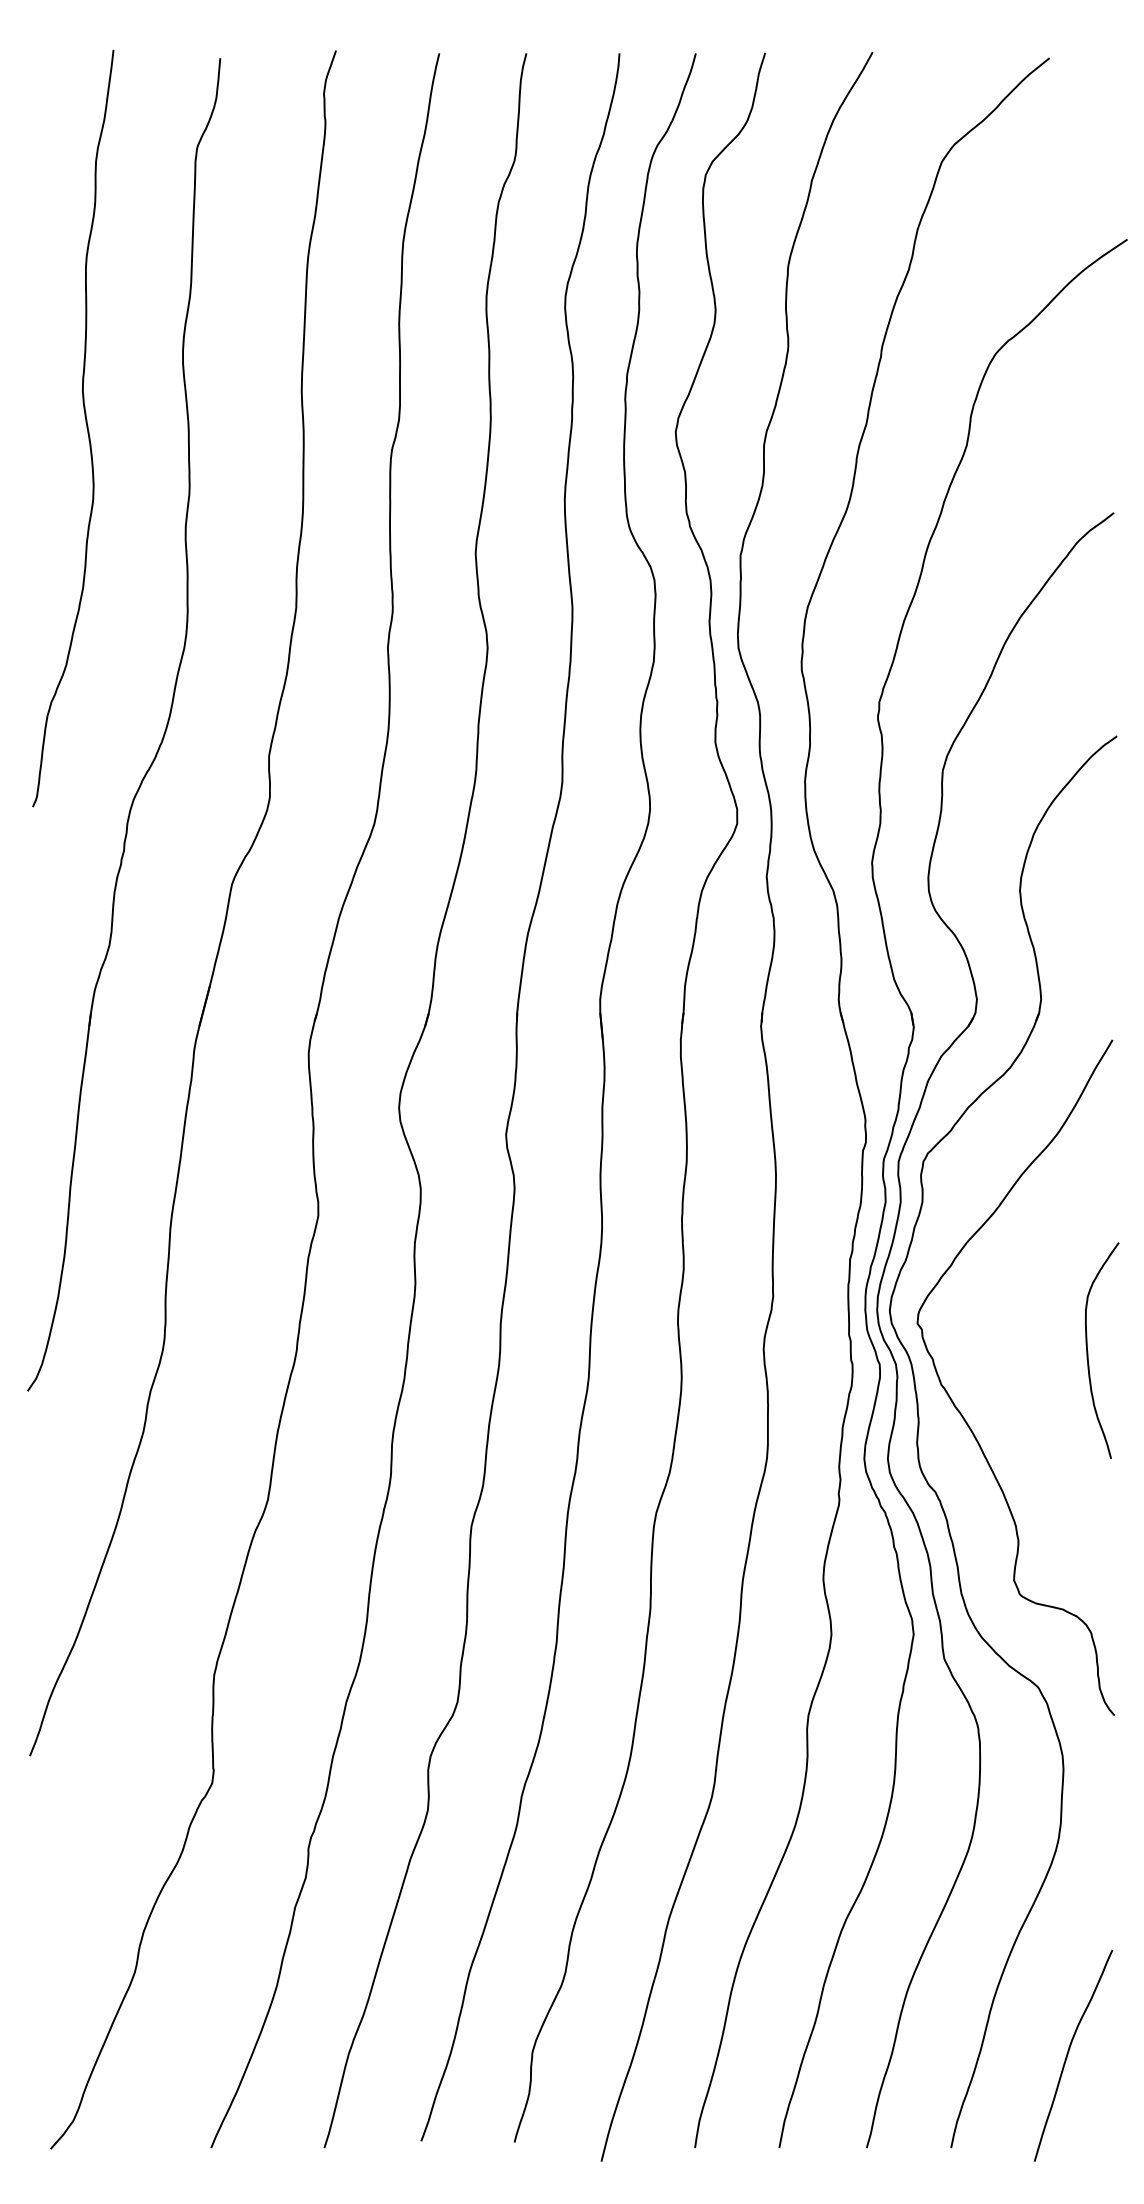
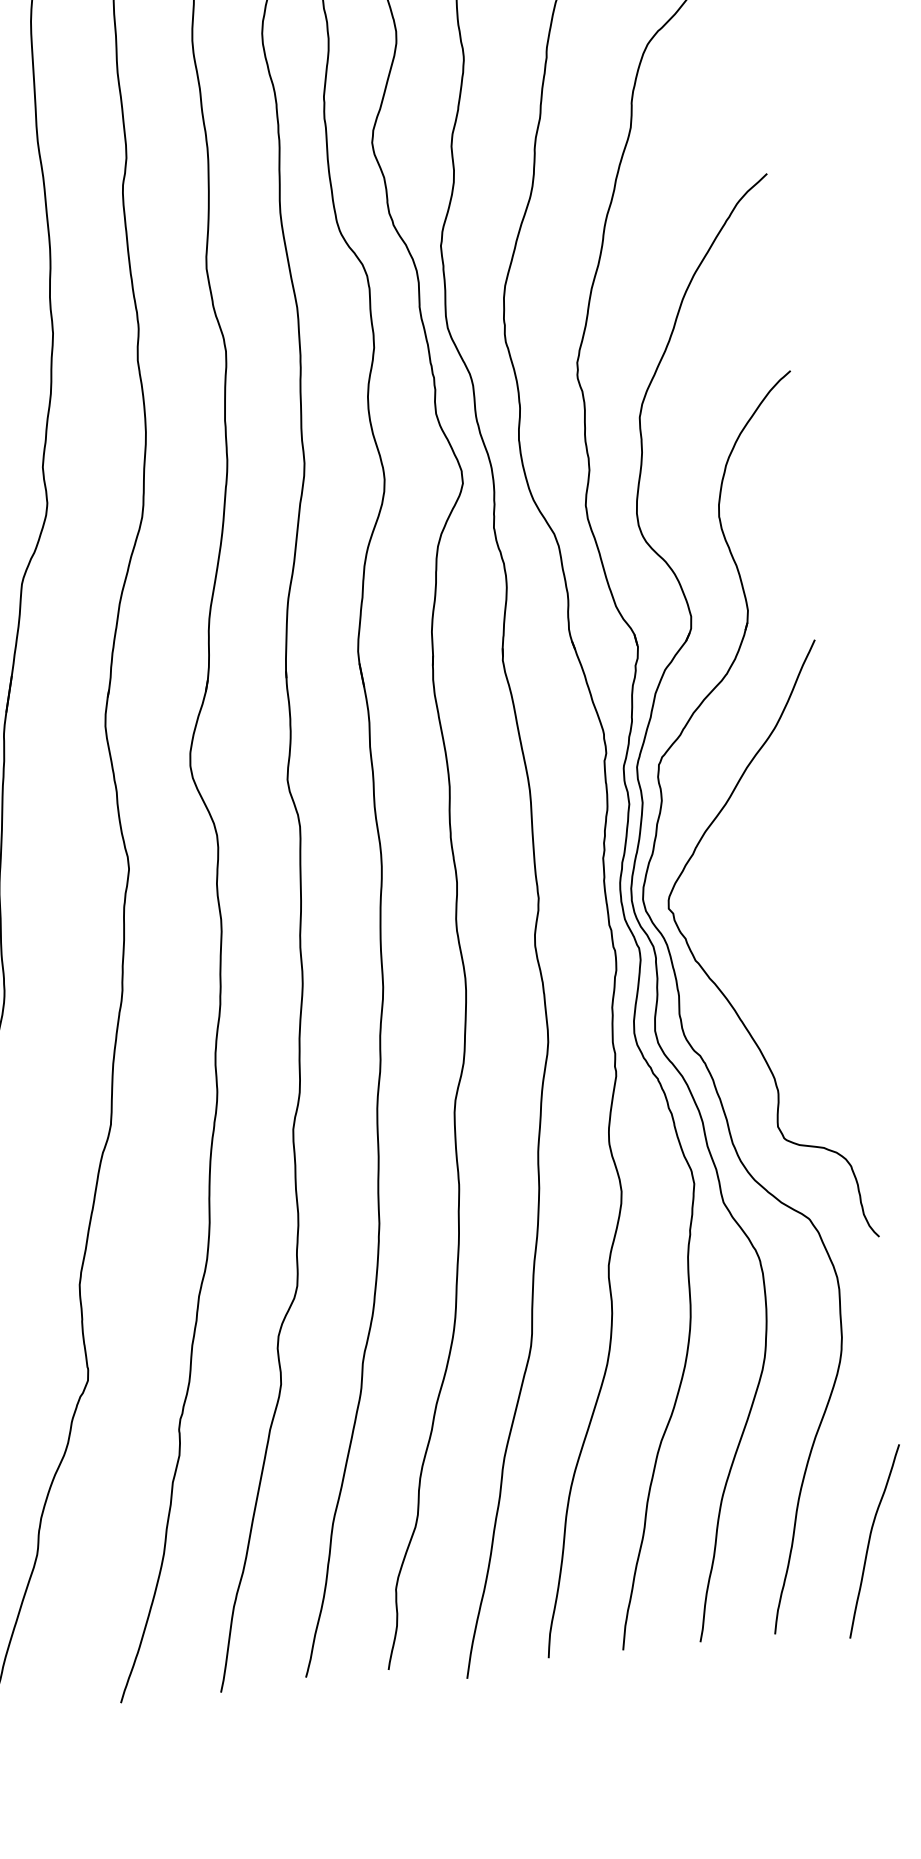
curve: (1088, 1351) -> (822, 917), removed

